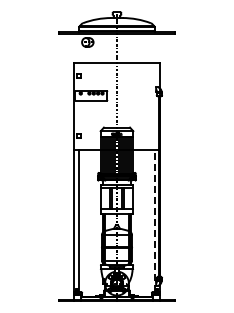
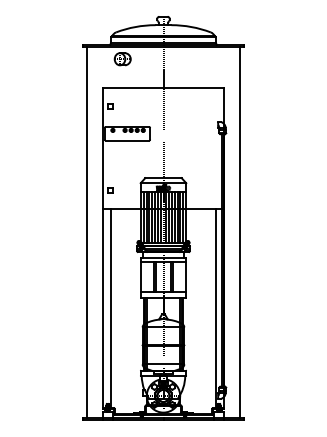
line: (61, 166) -> (86, 232), added
line: (172, 166) -> (240, 232), added
line: (154, 220) -> (215, 307), dashed -> solid

